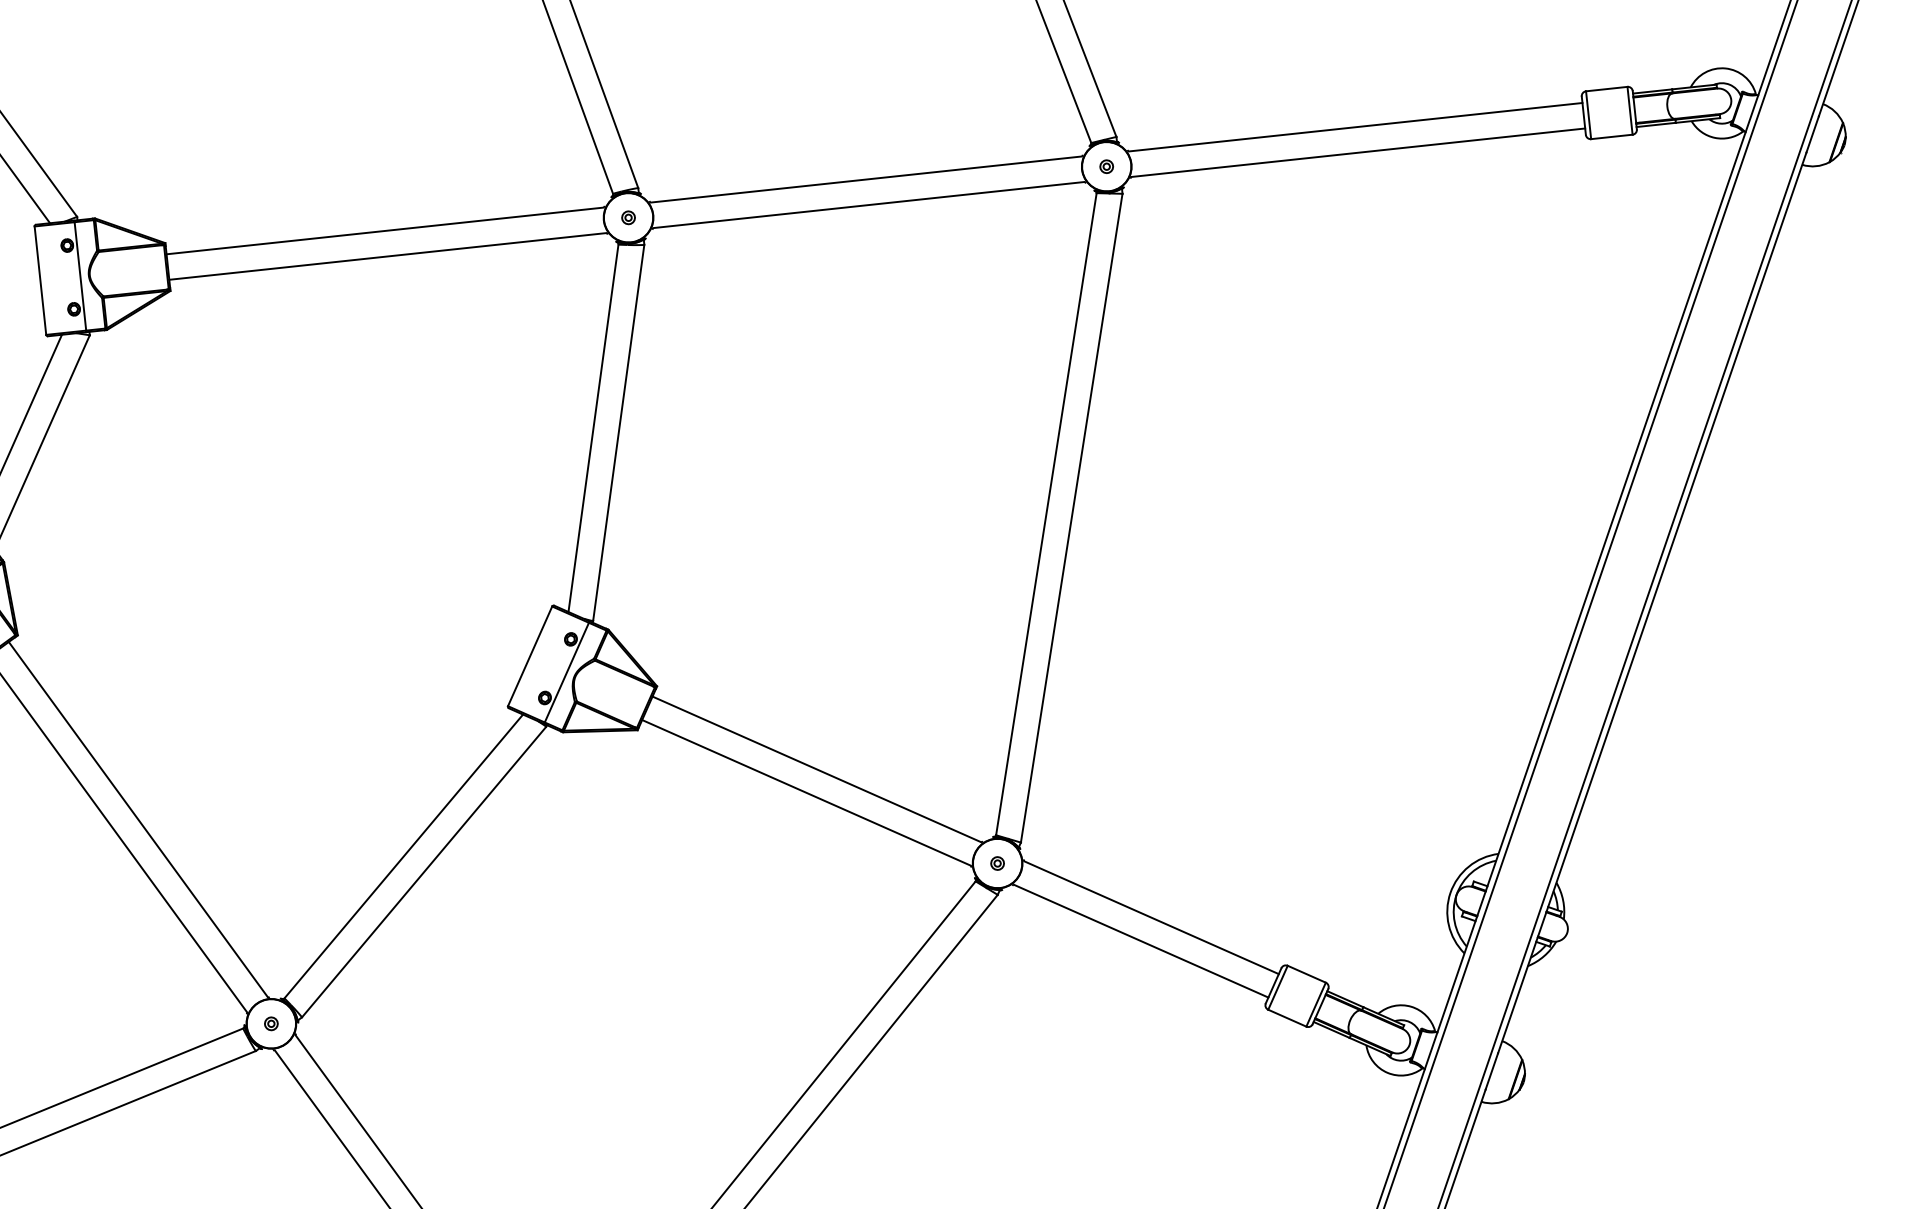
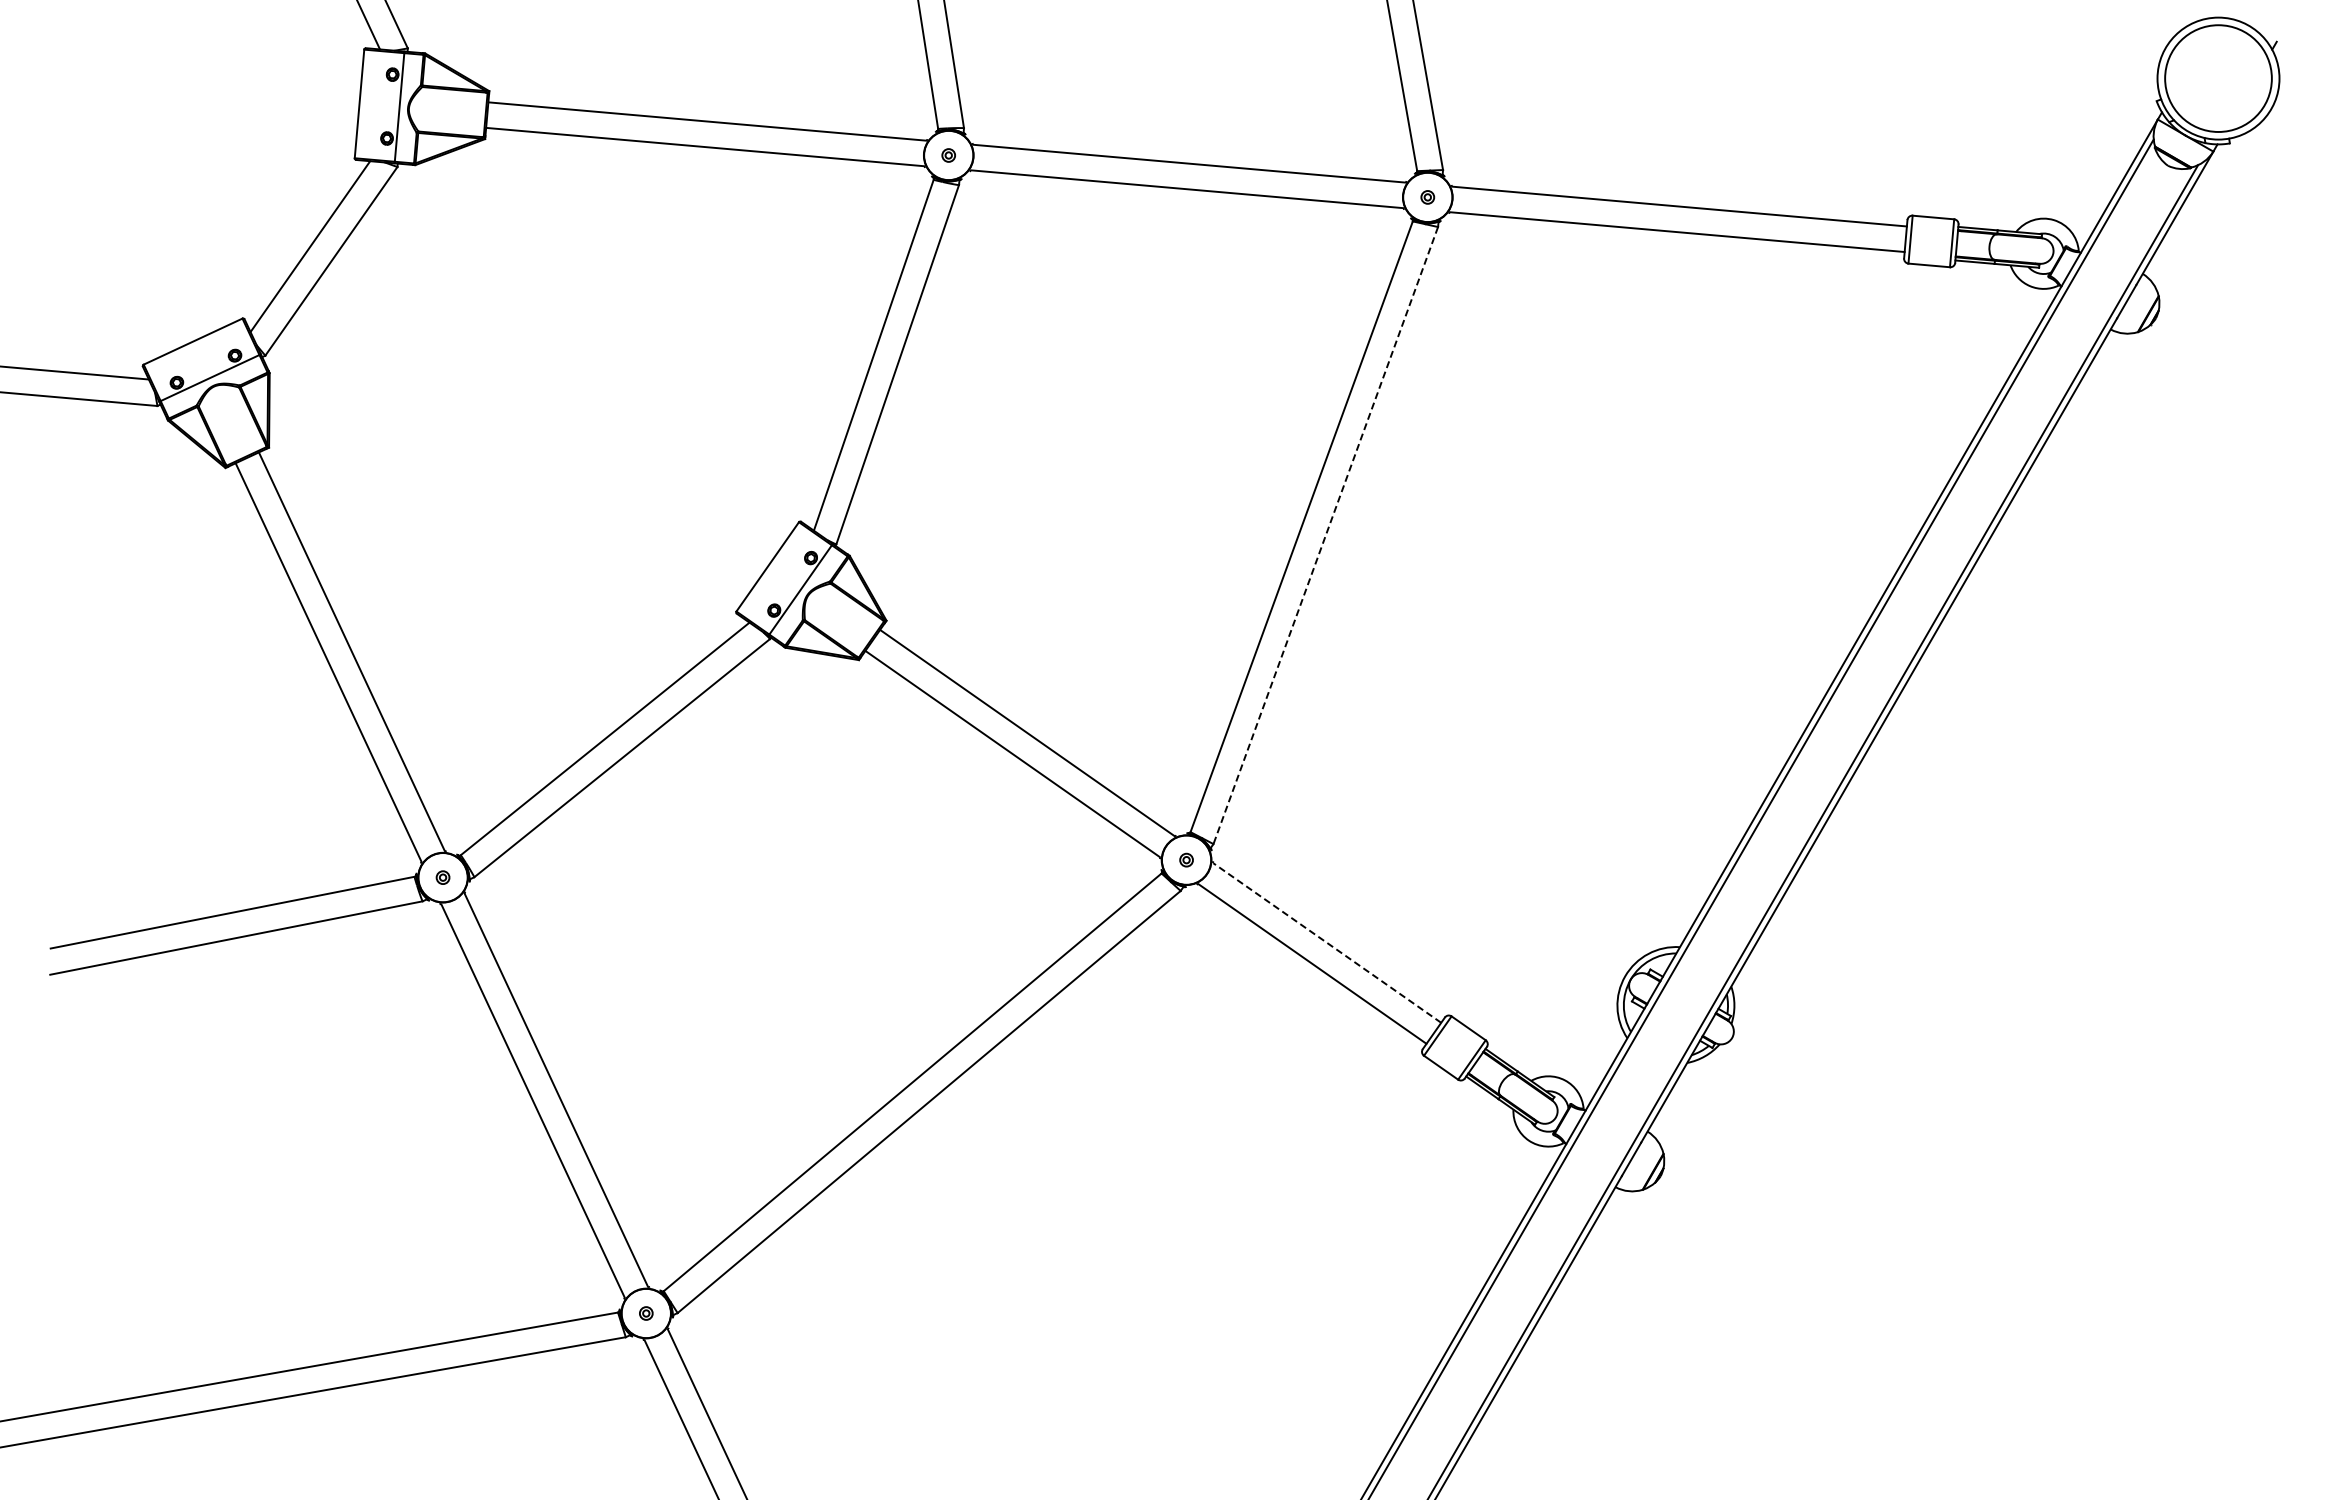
line: (1071, 519) -> (1325, 536), solid -> dashed
line: (1150, 917) -> (1326, 942), solid -> dashed

